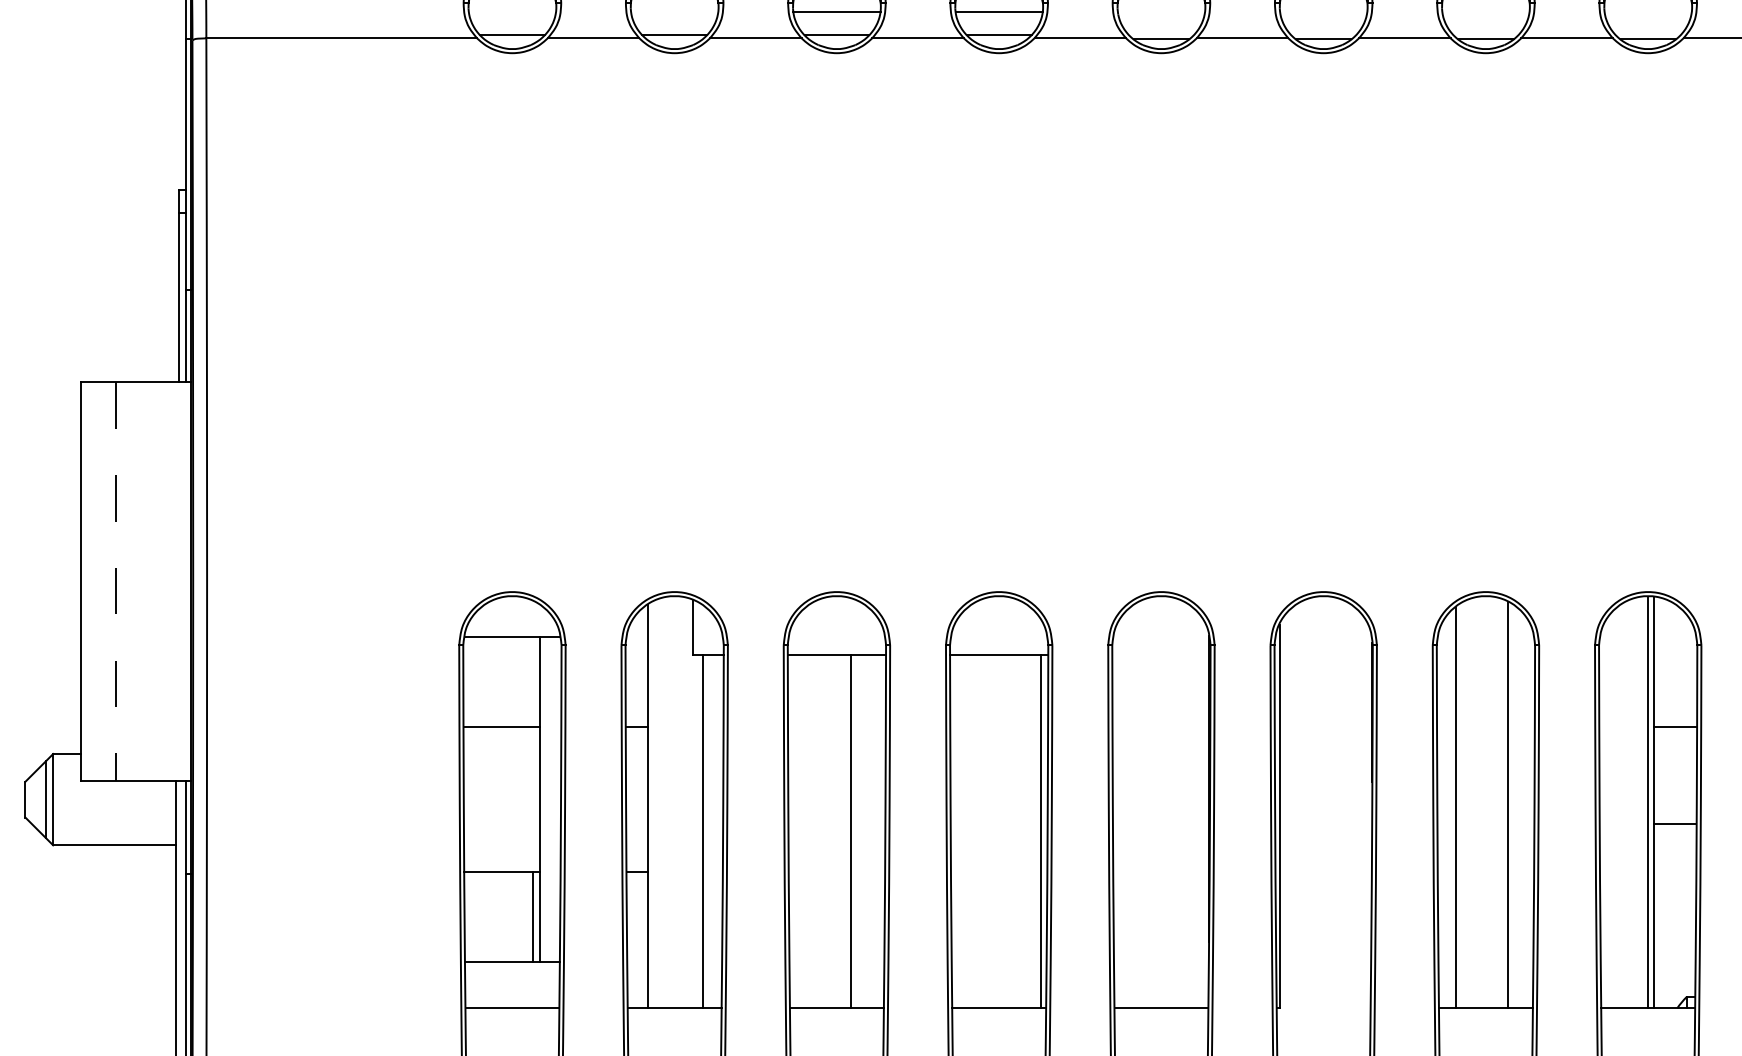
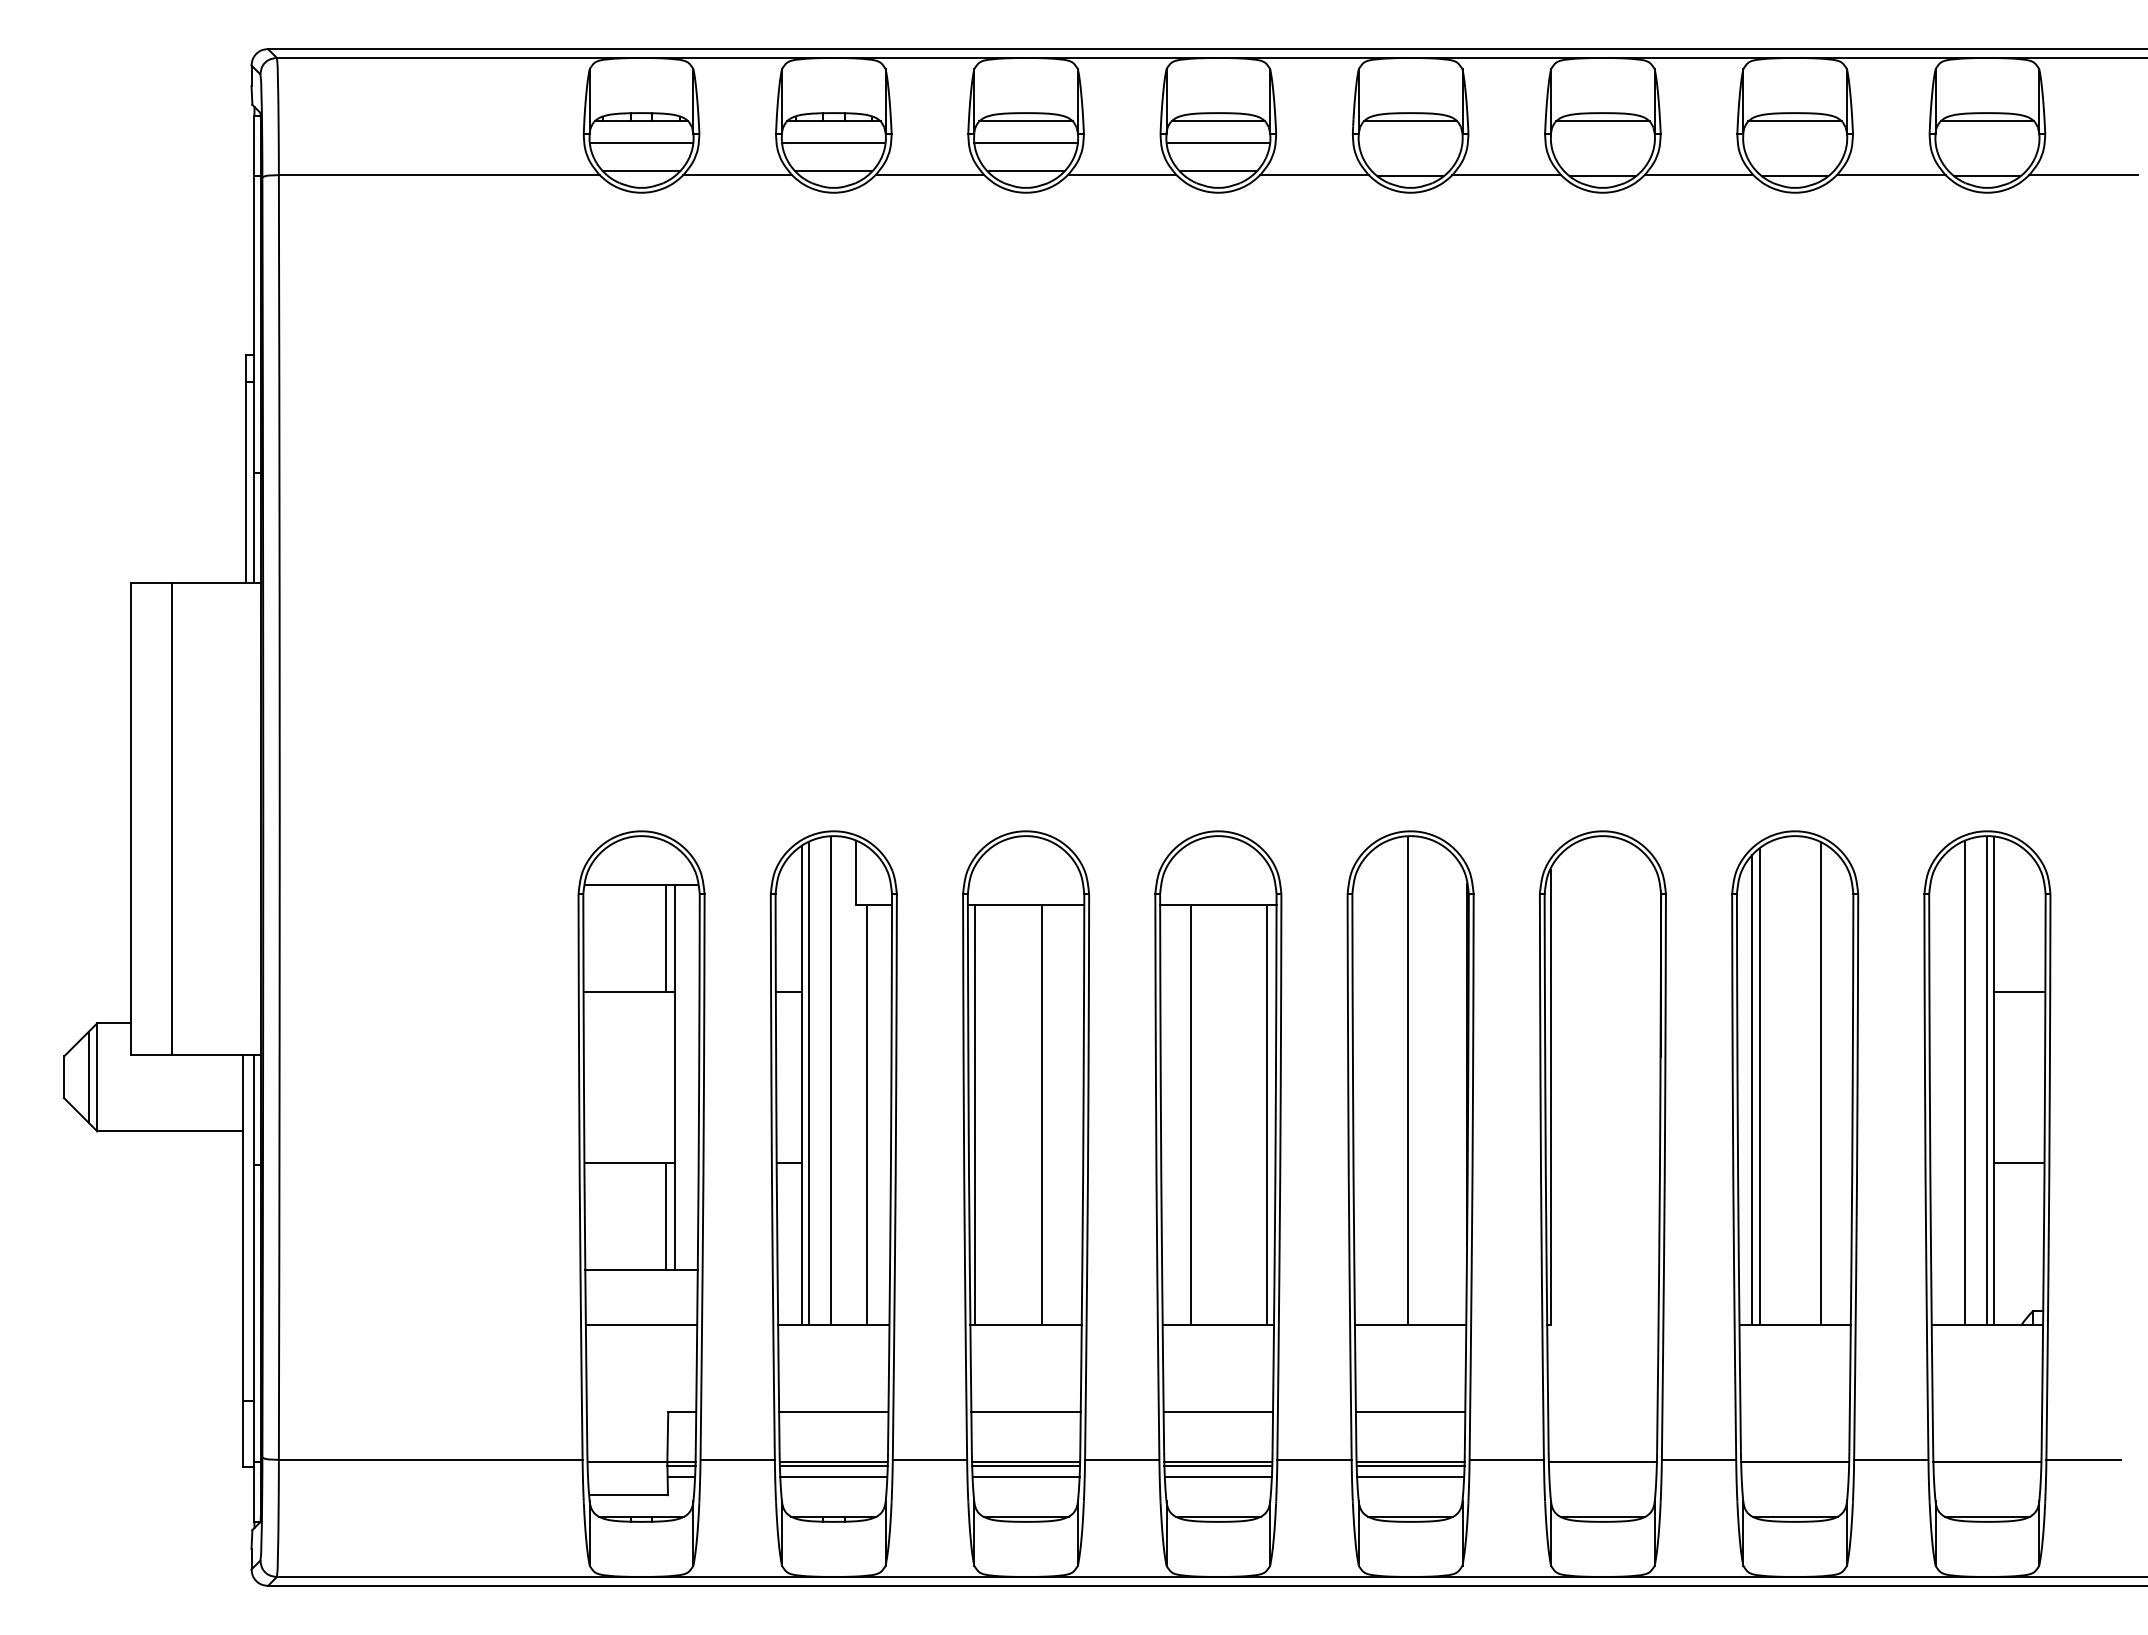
line: (512, 11) -> (641, 143), added
line: (674, 11) -> (833, 143), added
line: (115, 582) -> (171, 819), dashed -> solid
line: (533, 682) -> (666, 938), added
line: (672, 802) -> (831, 1080), added
line: (1158, 802) -> (1407, 1080), added
line: (654, 804) -> (809, 1083), added
line: (1628, 804) -> (1964, 1082), added
line: (1449, 809) -> (1752, 1089), added
line: (1675, 824) -> (2019, 1163), moved
line: (793, 831) -> (974, 1114), added
line: (976, 831) -> (1191, 1114), added

